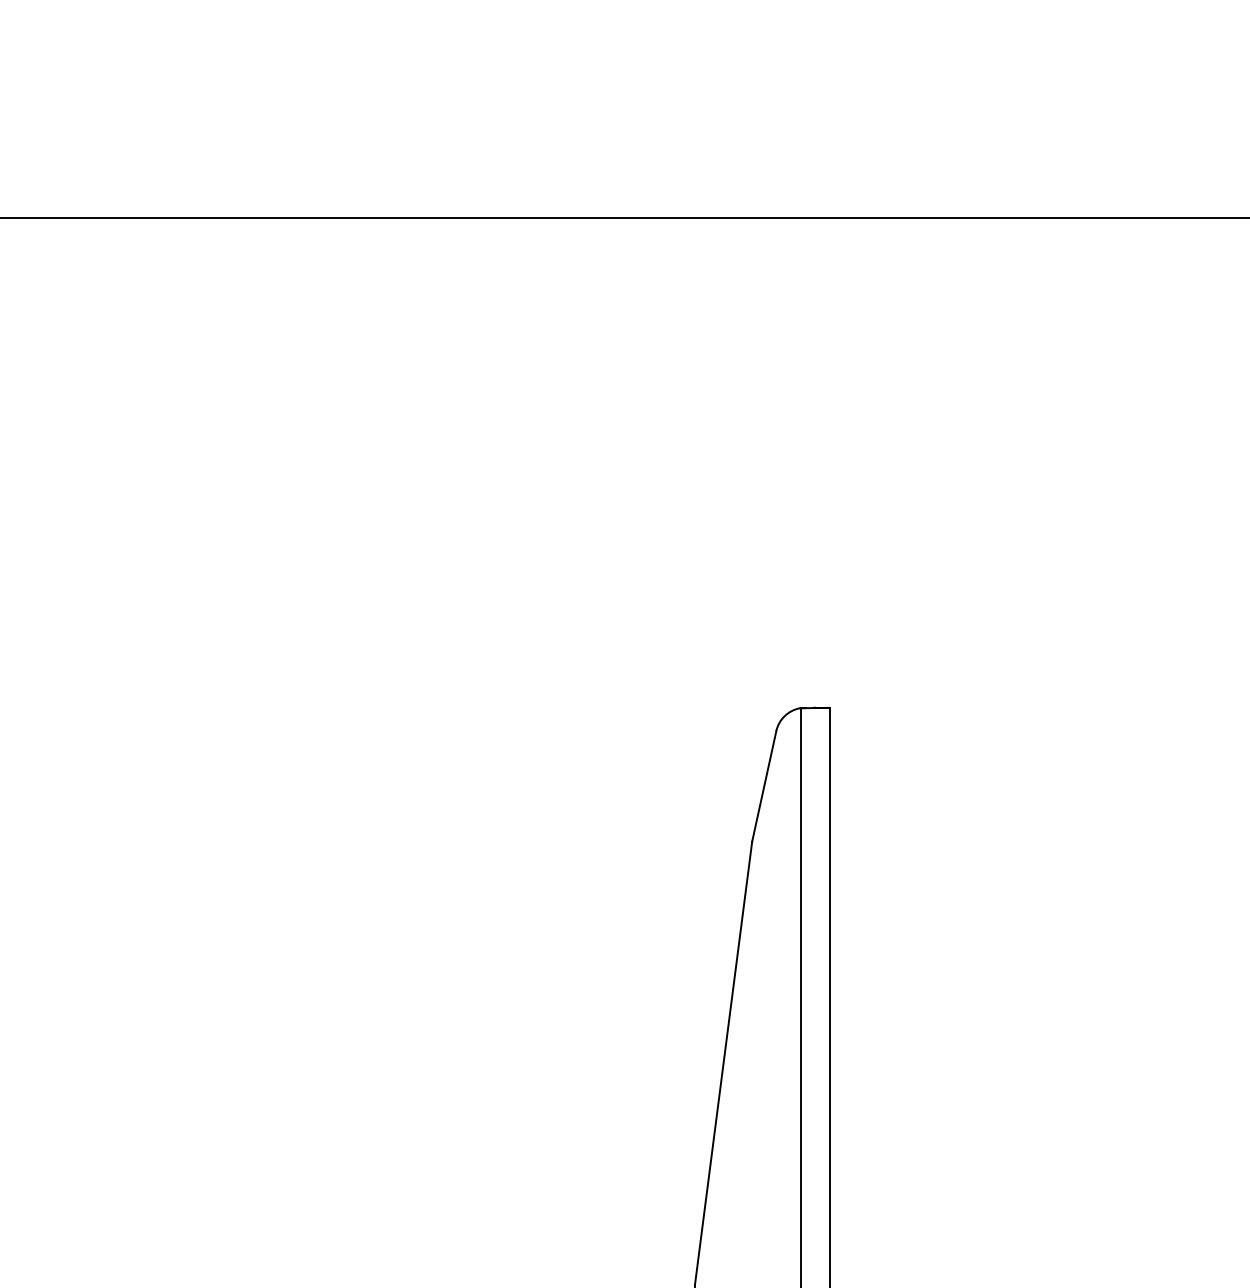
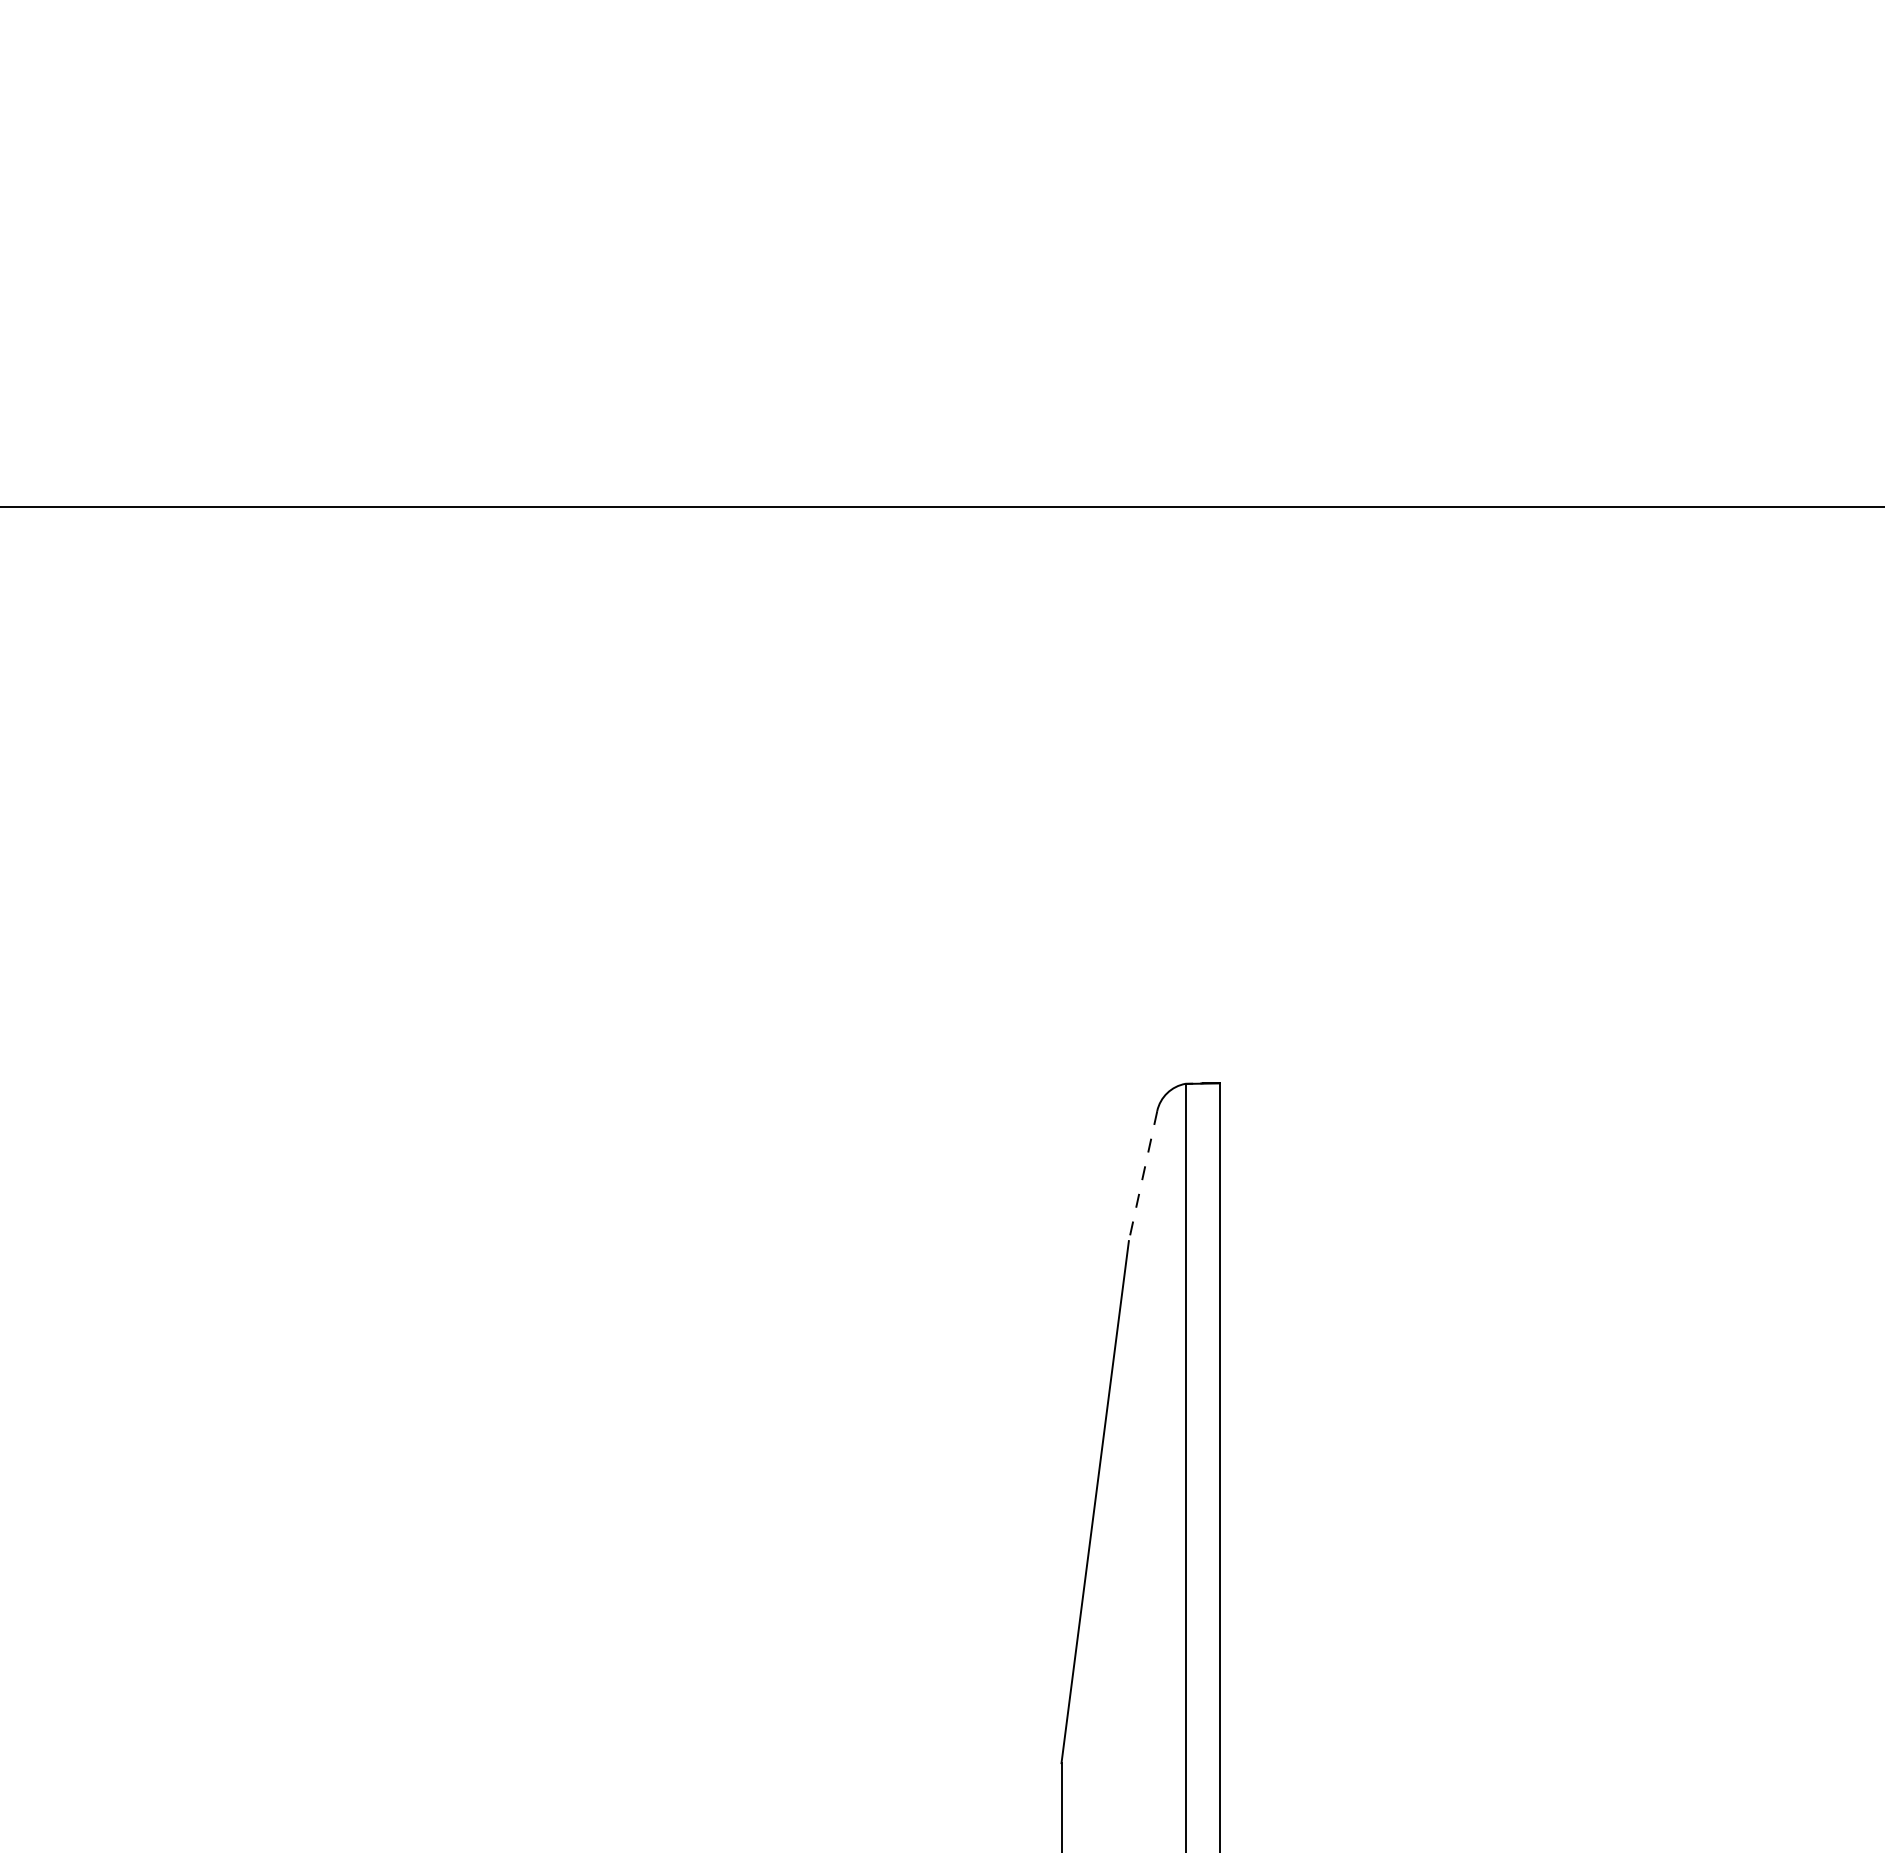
line: (764, 786) -> (1143, 1176), solid -> dashed

